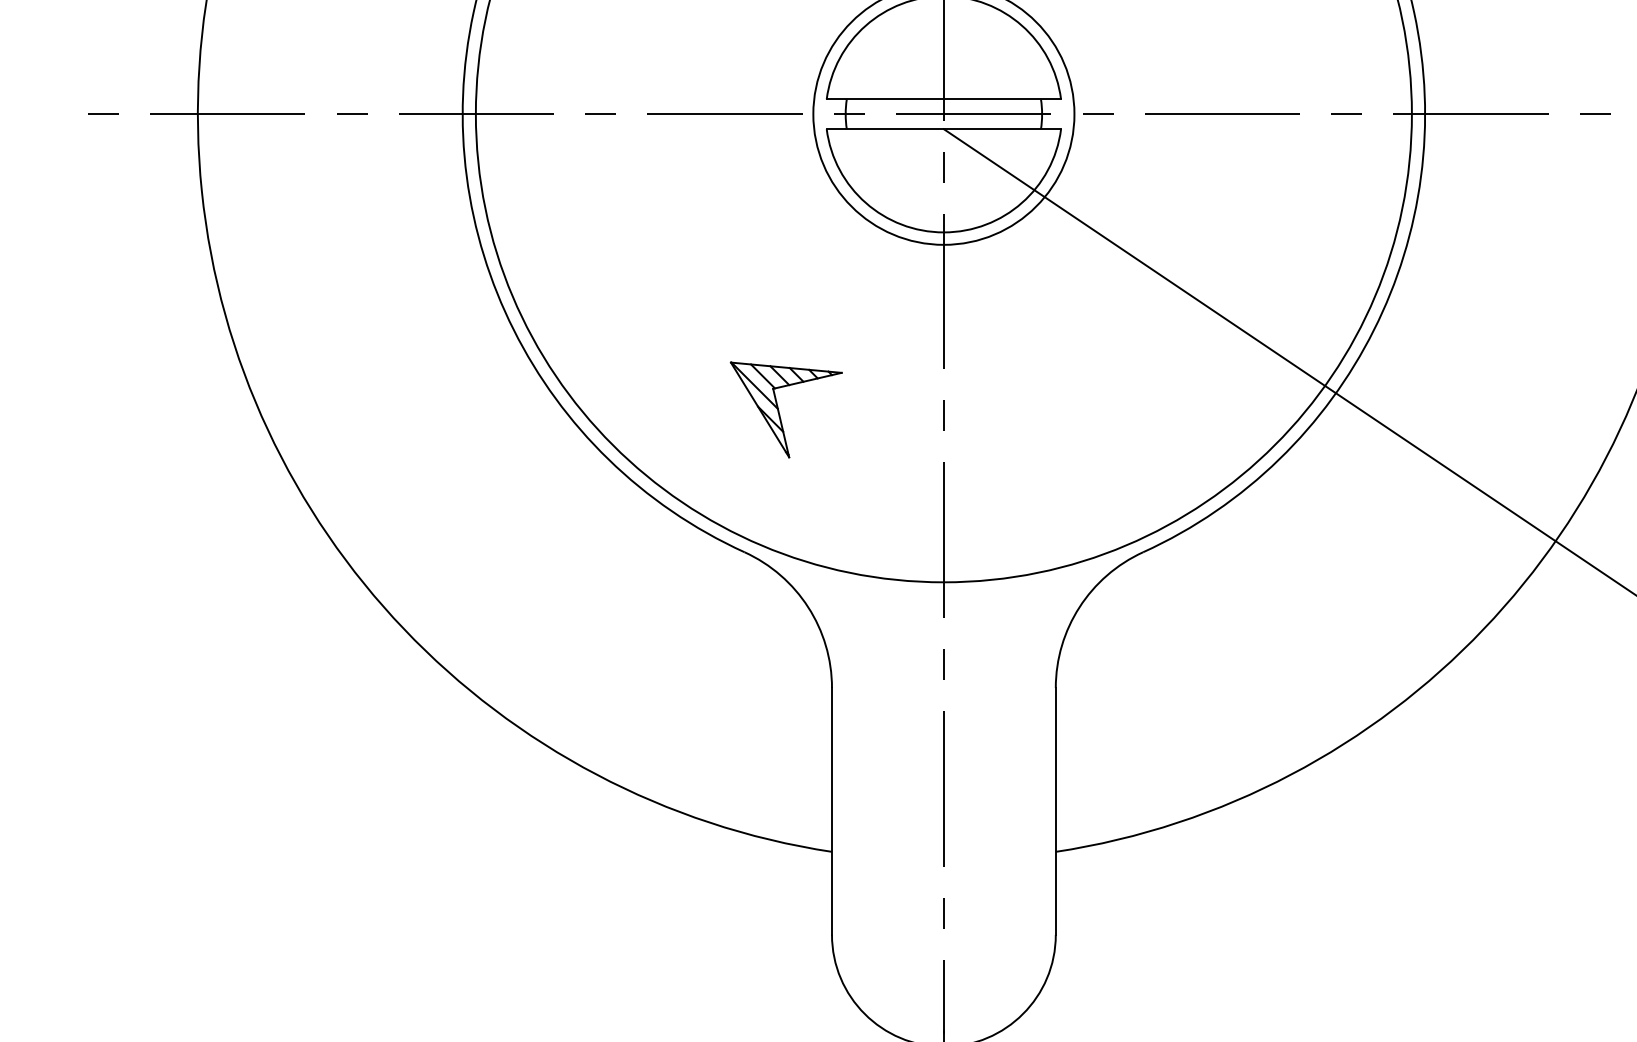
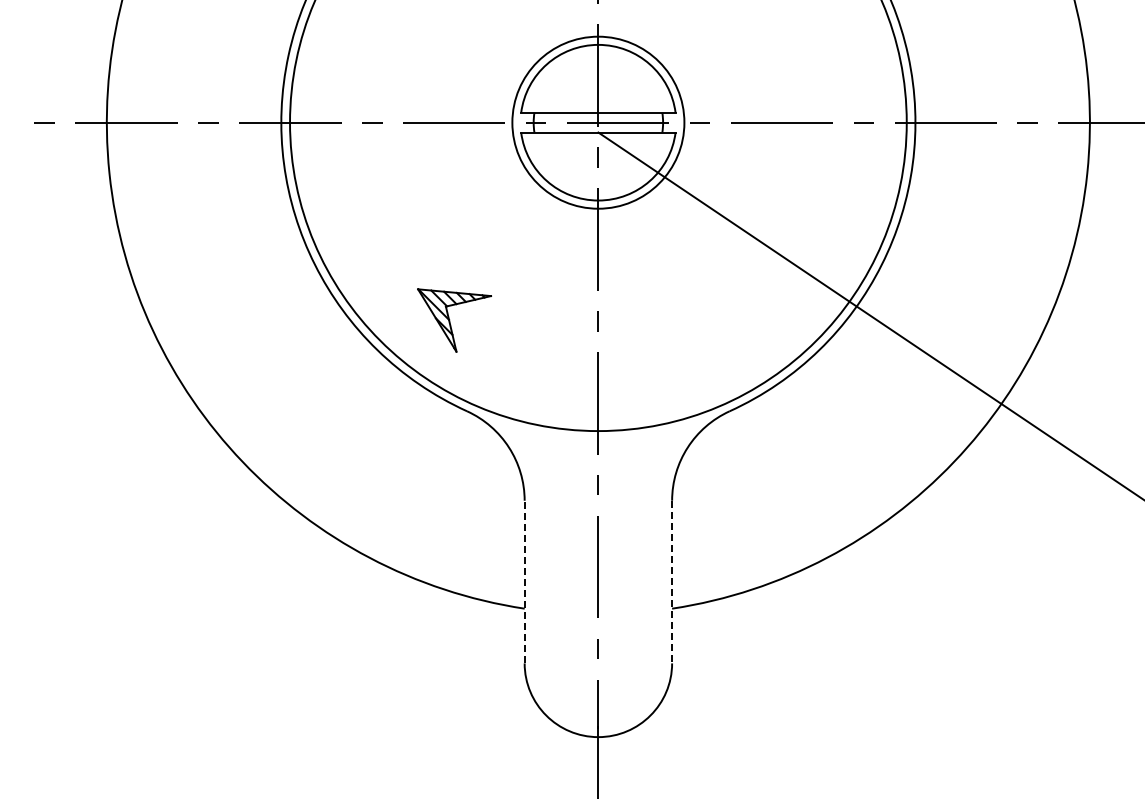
part: (786, 409) -> (454, 320), moved
line: (831, 810) -> (524, 581), solid -> dashed
line: (1056, 812) -> (672, 582), solid -> dashed

